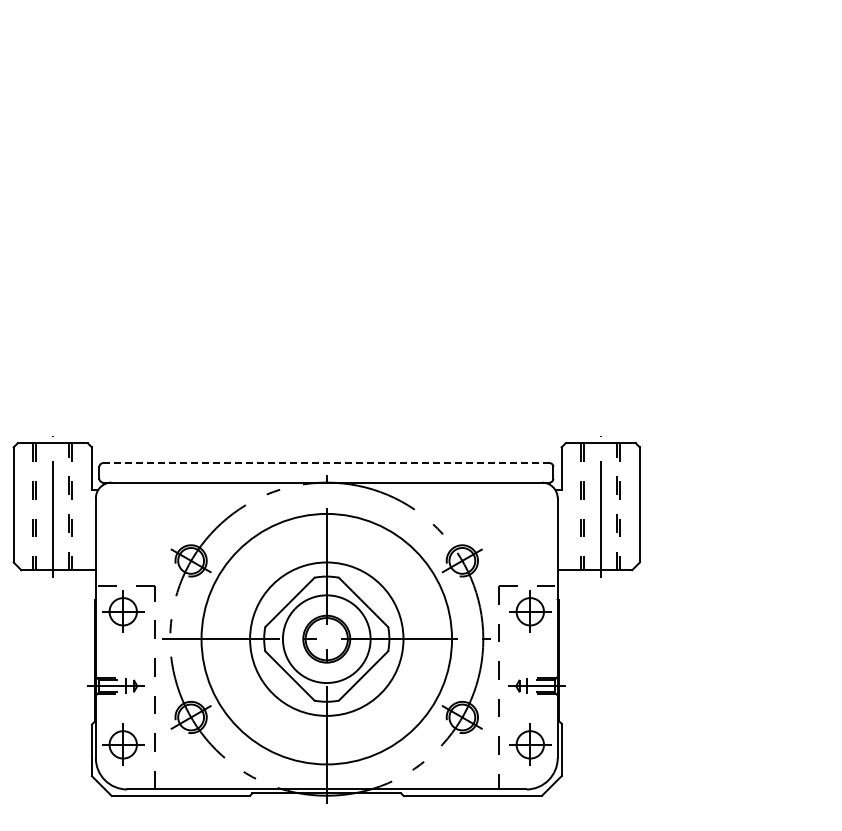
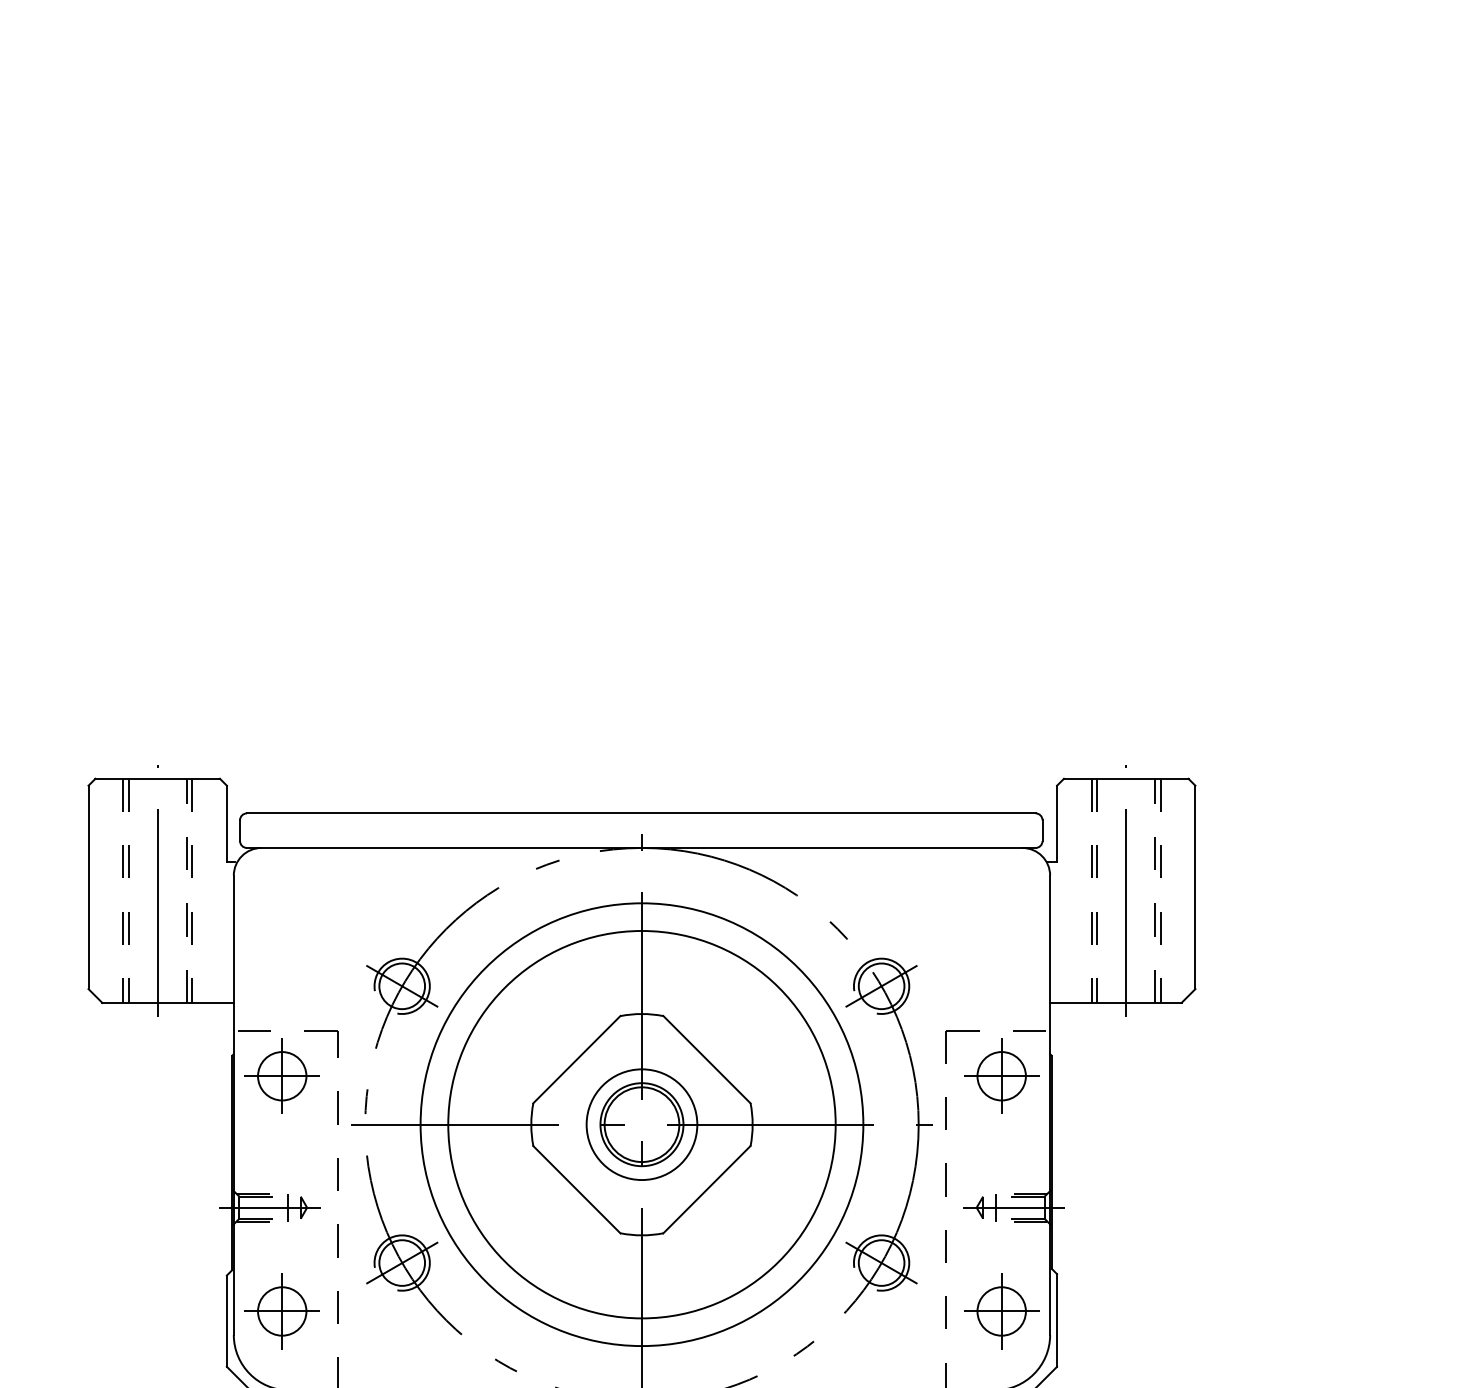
line: (326, 463) -> (641, 814), dashed -> solid
circle: (326, 638) -> (641, 1123), size x0.71
circle: (326, 638) -> (641, 1123), size x1.43

